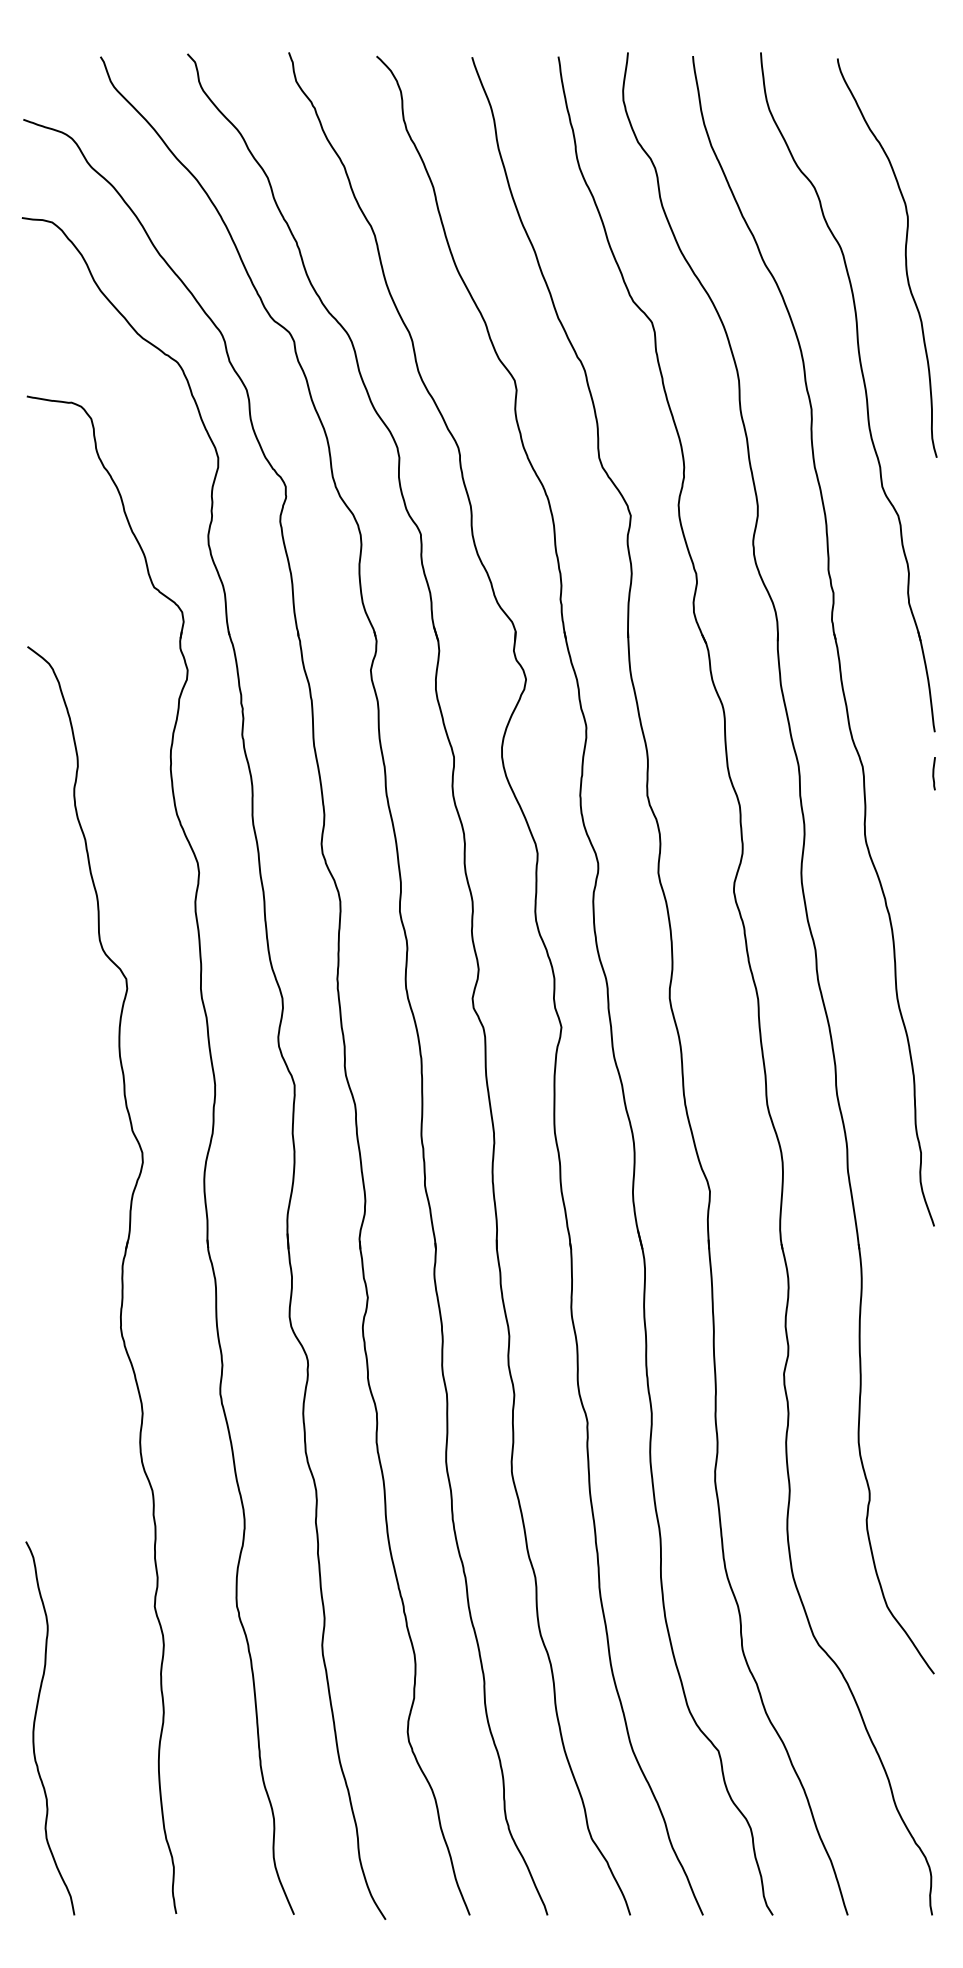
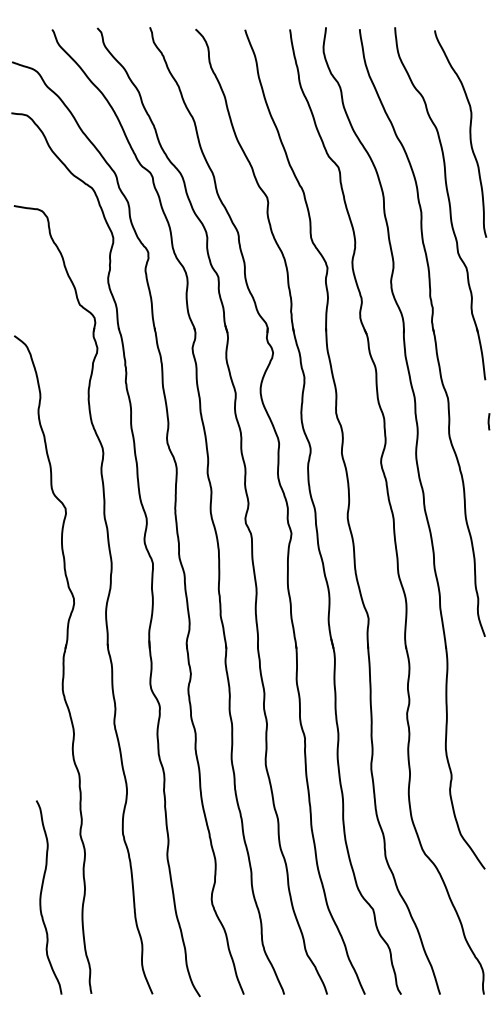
line: (933, 773) -> (488, 421), moved
curve: (35, 1728) -> (41, 897), moved

